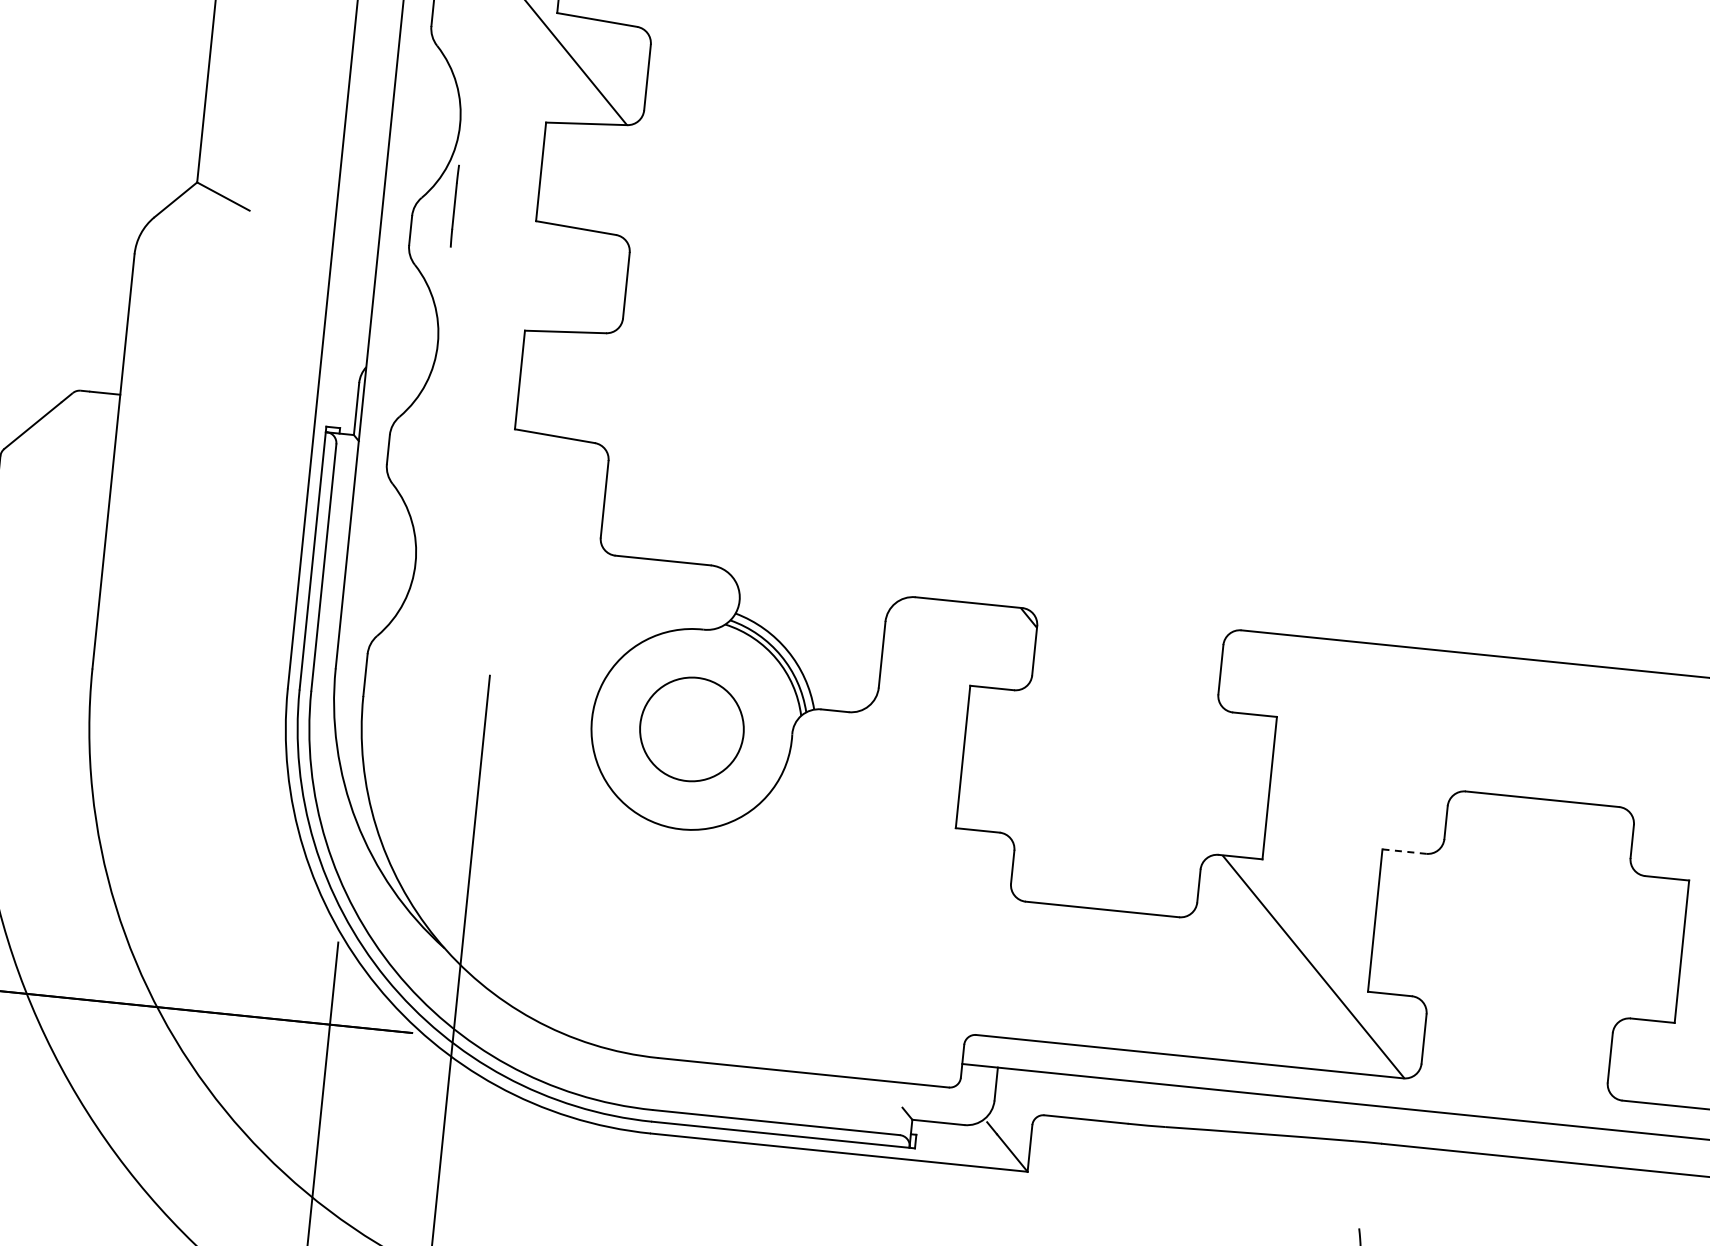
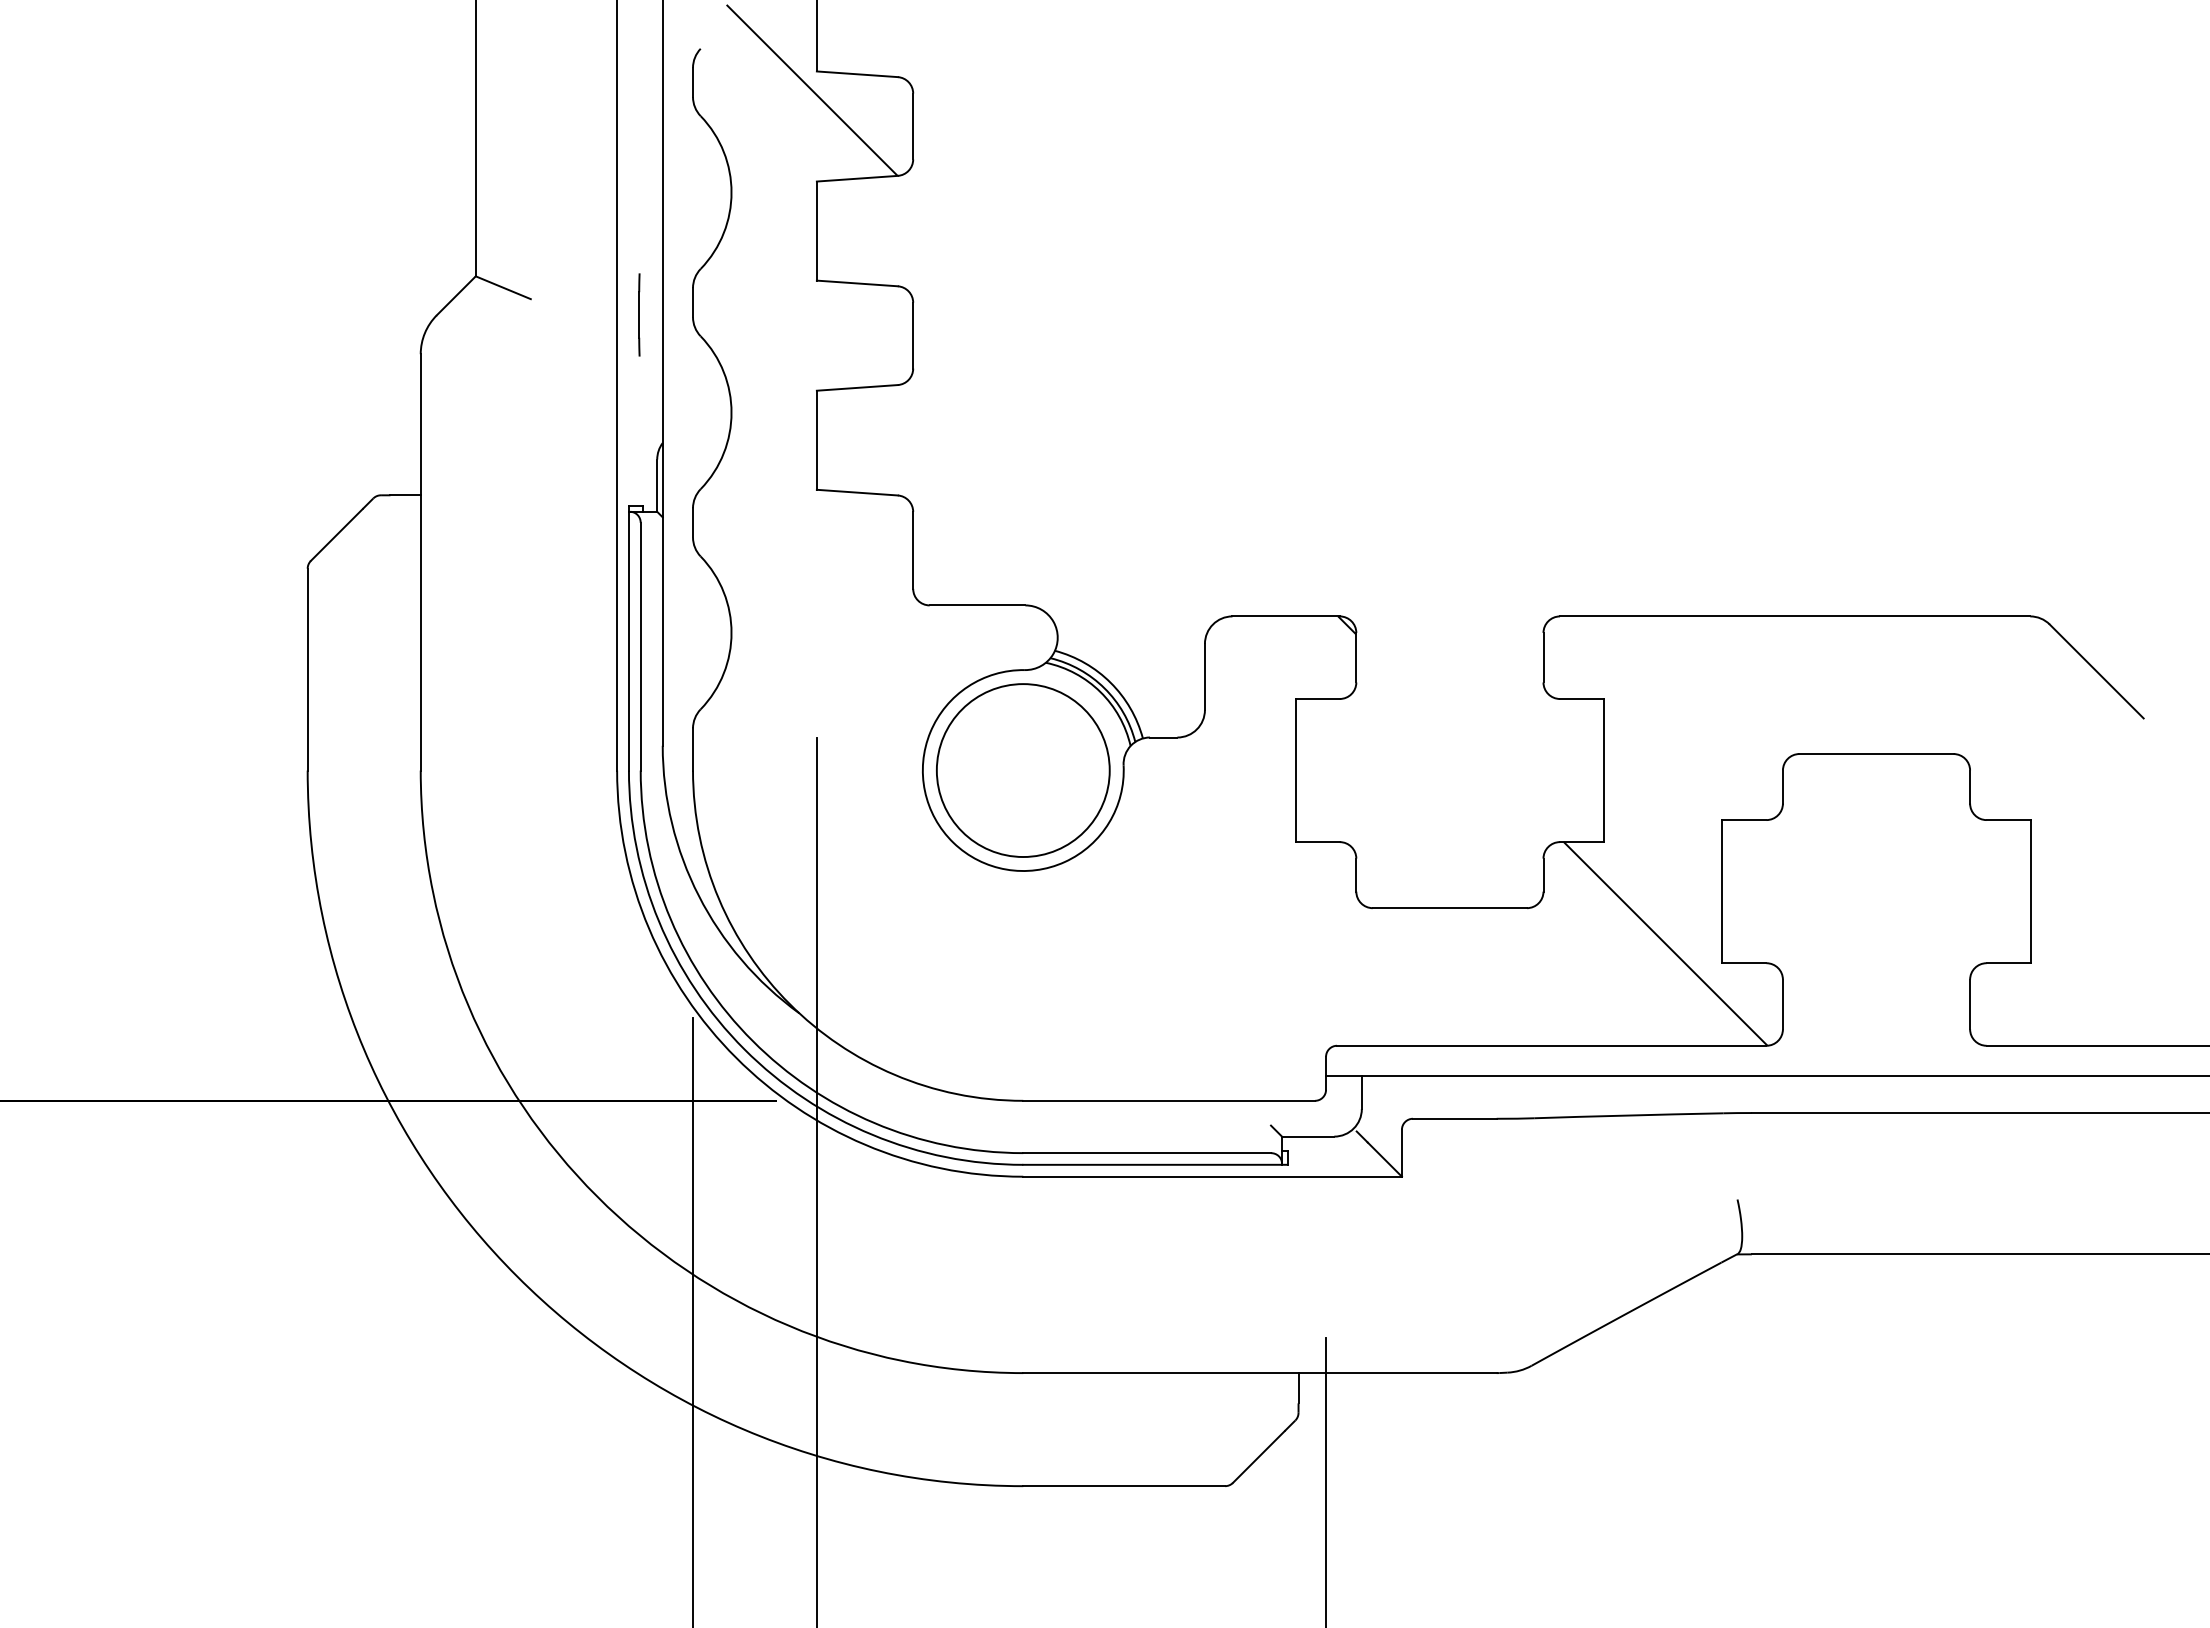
line: (454, 205) -> (639, 314), moved
circle: (691, 729) -> (1022, 770), size x1.67
line: (1404, 852) -> (1744, 820), dashed -> solid

